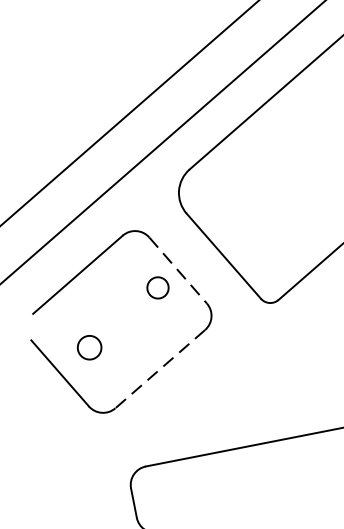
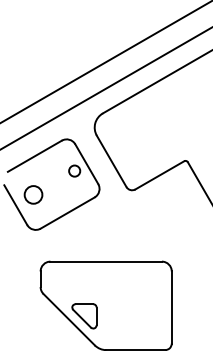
line: (177, 271) -> (86, 164), dashed -> solid
circle: (89, 346) -> (33, 194), size x1.43
line: (160, 370) -> (67, 213), dashed -> solid

